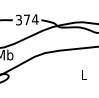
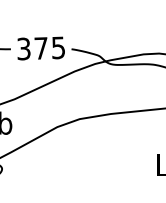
text: (35, 19) -> (59, 47), 374 -> 375

